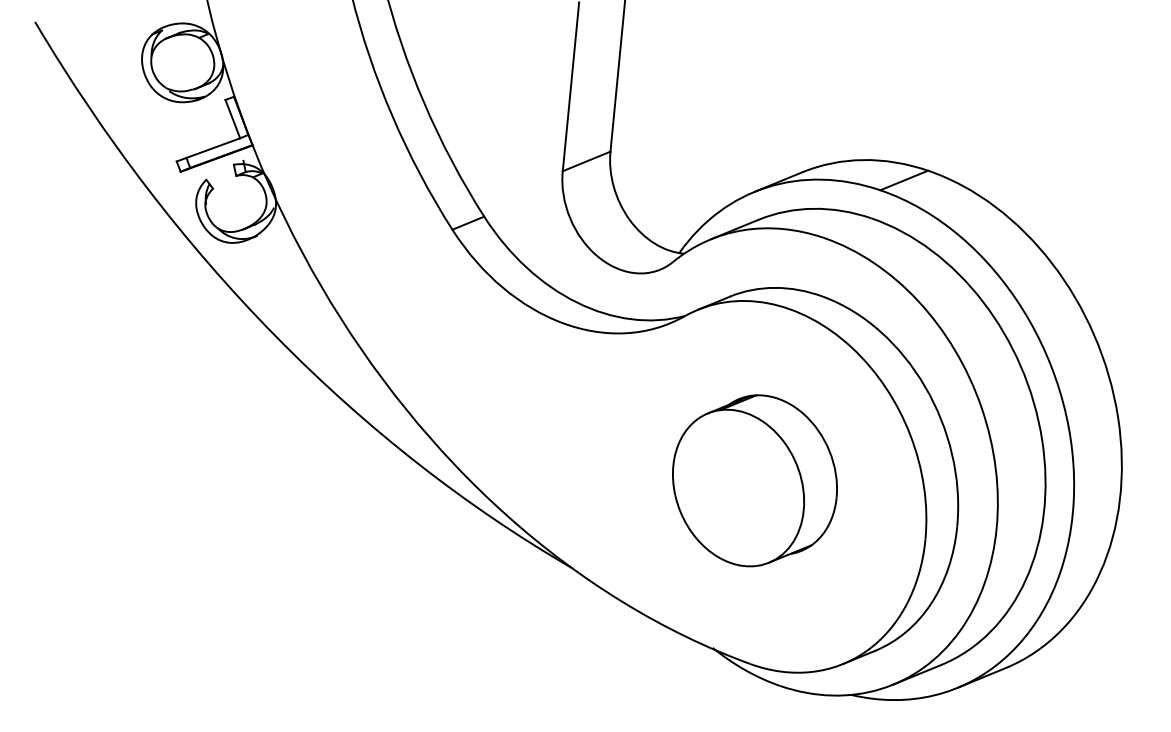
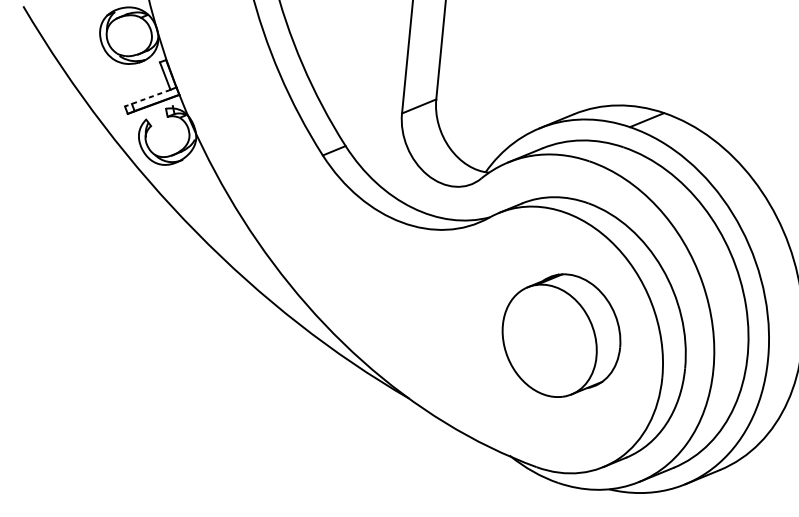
line: (208, 149) -> (147, 97), solid -> dashed
part: (754, 480) -> (561, 335), moved

